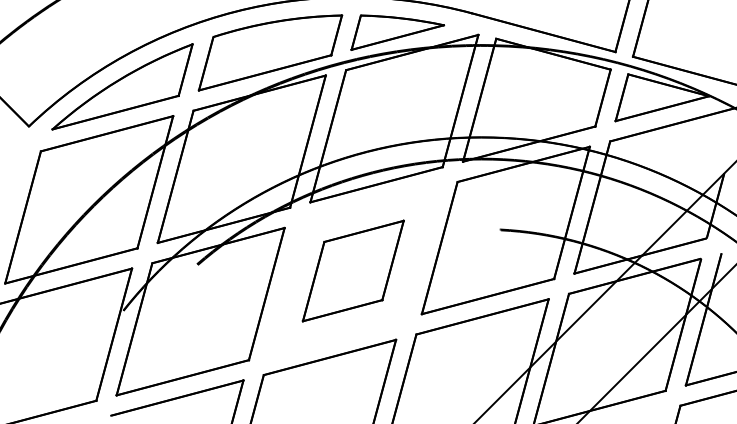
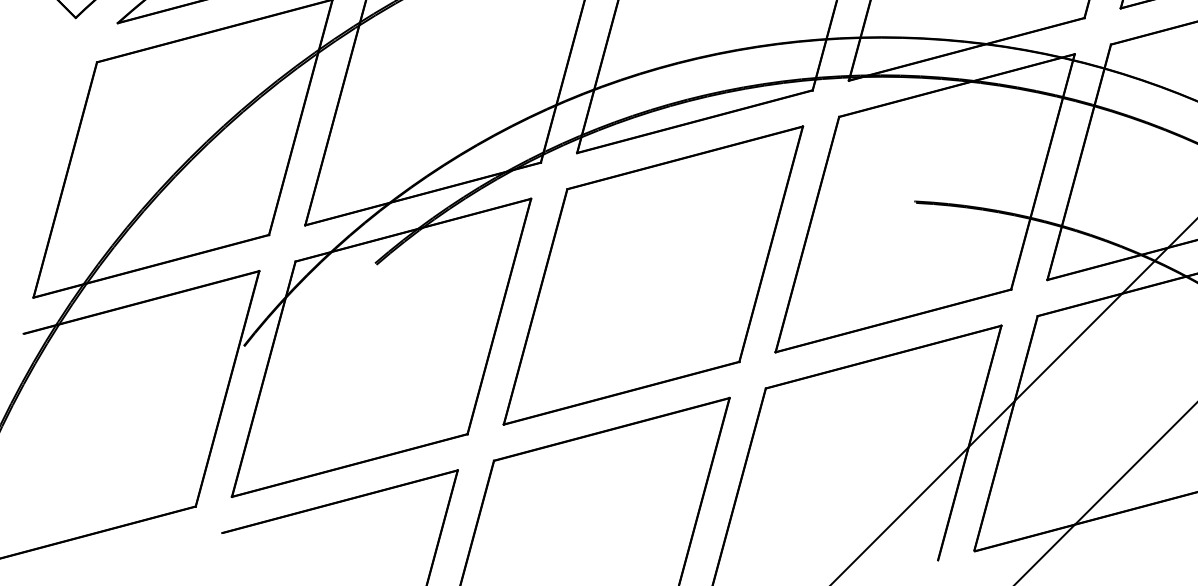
part: (353, 270) -> (653, 274), size x1.67

